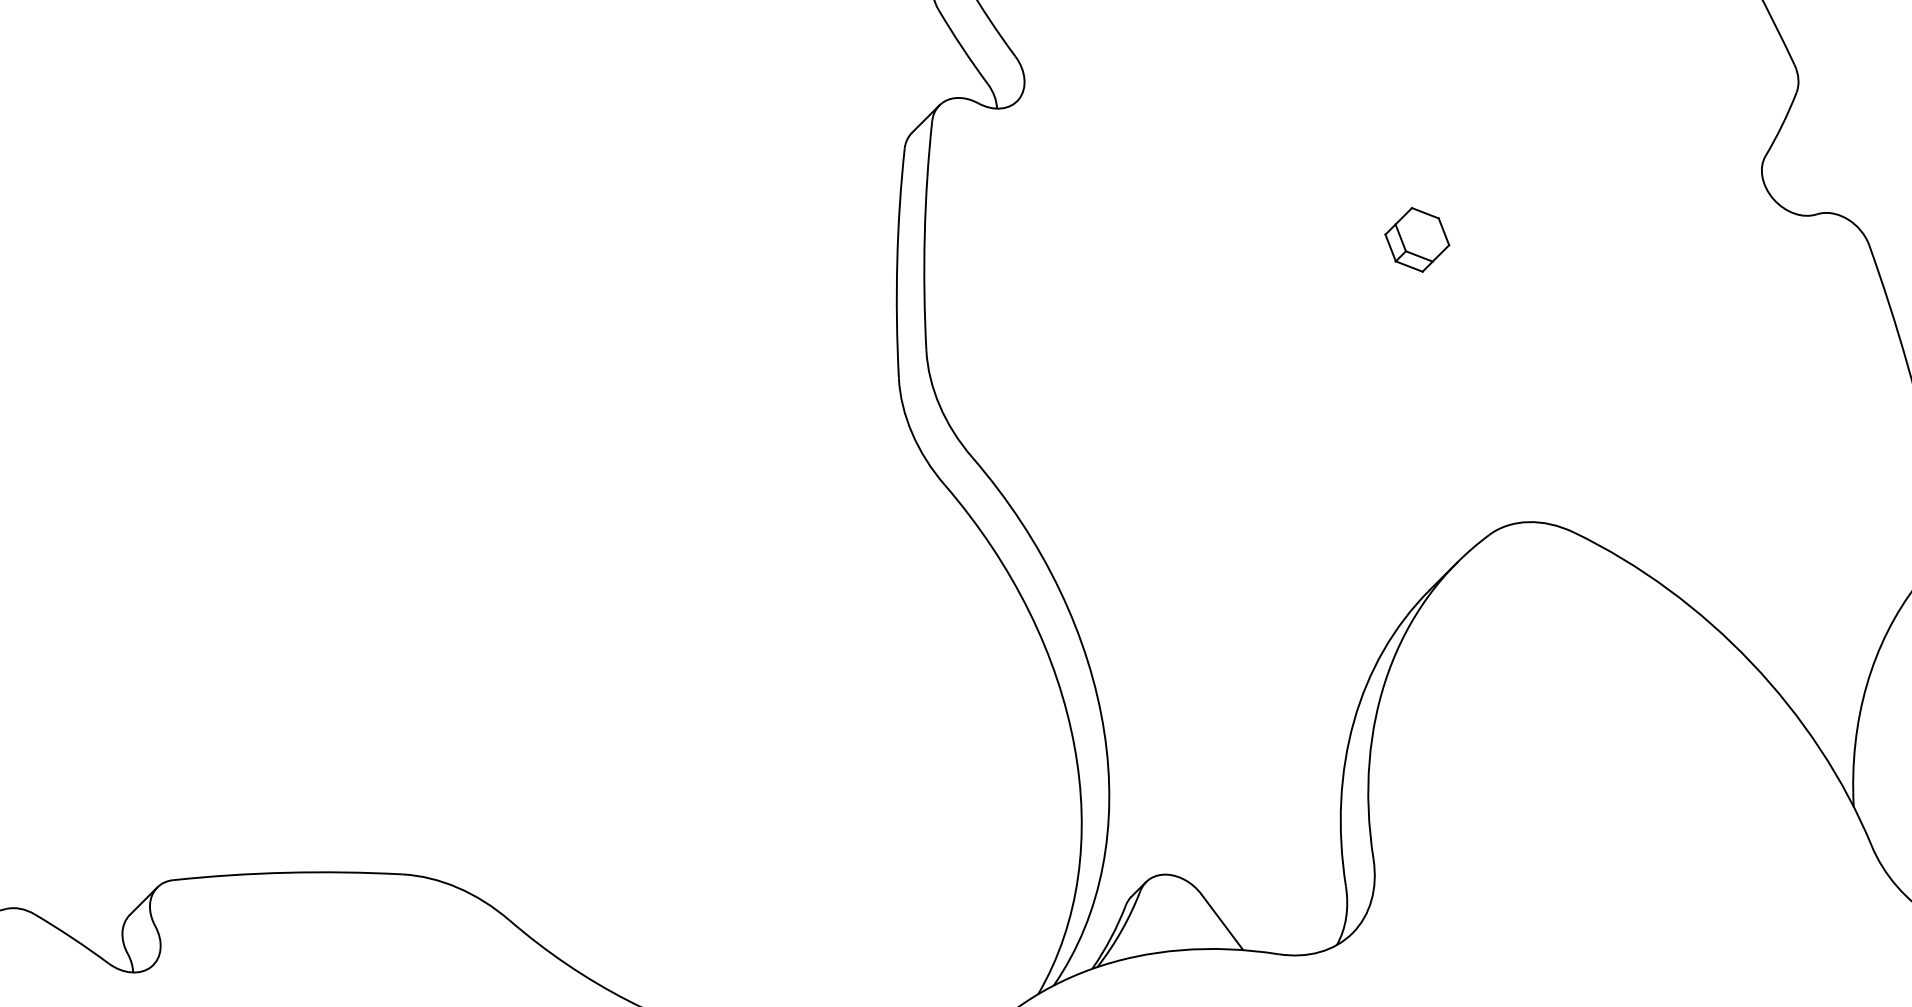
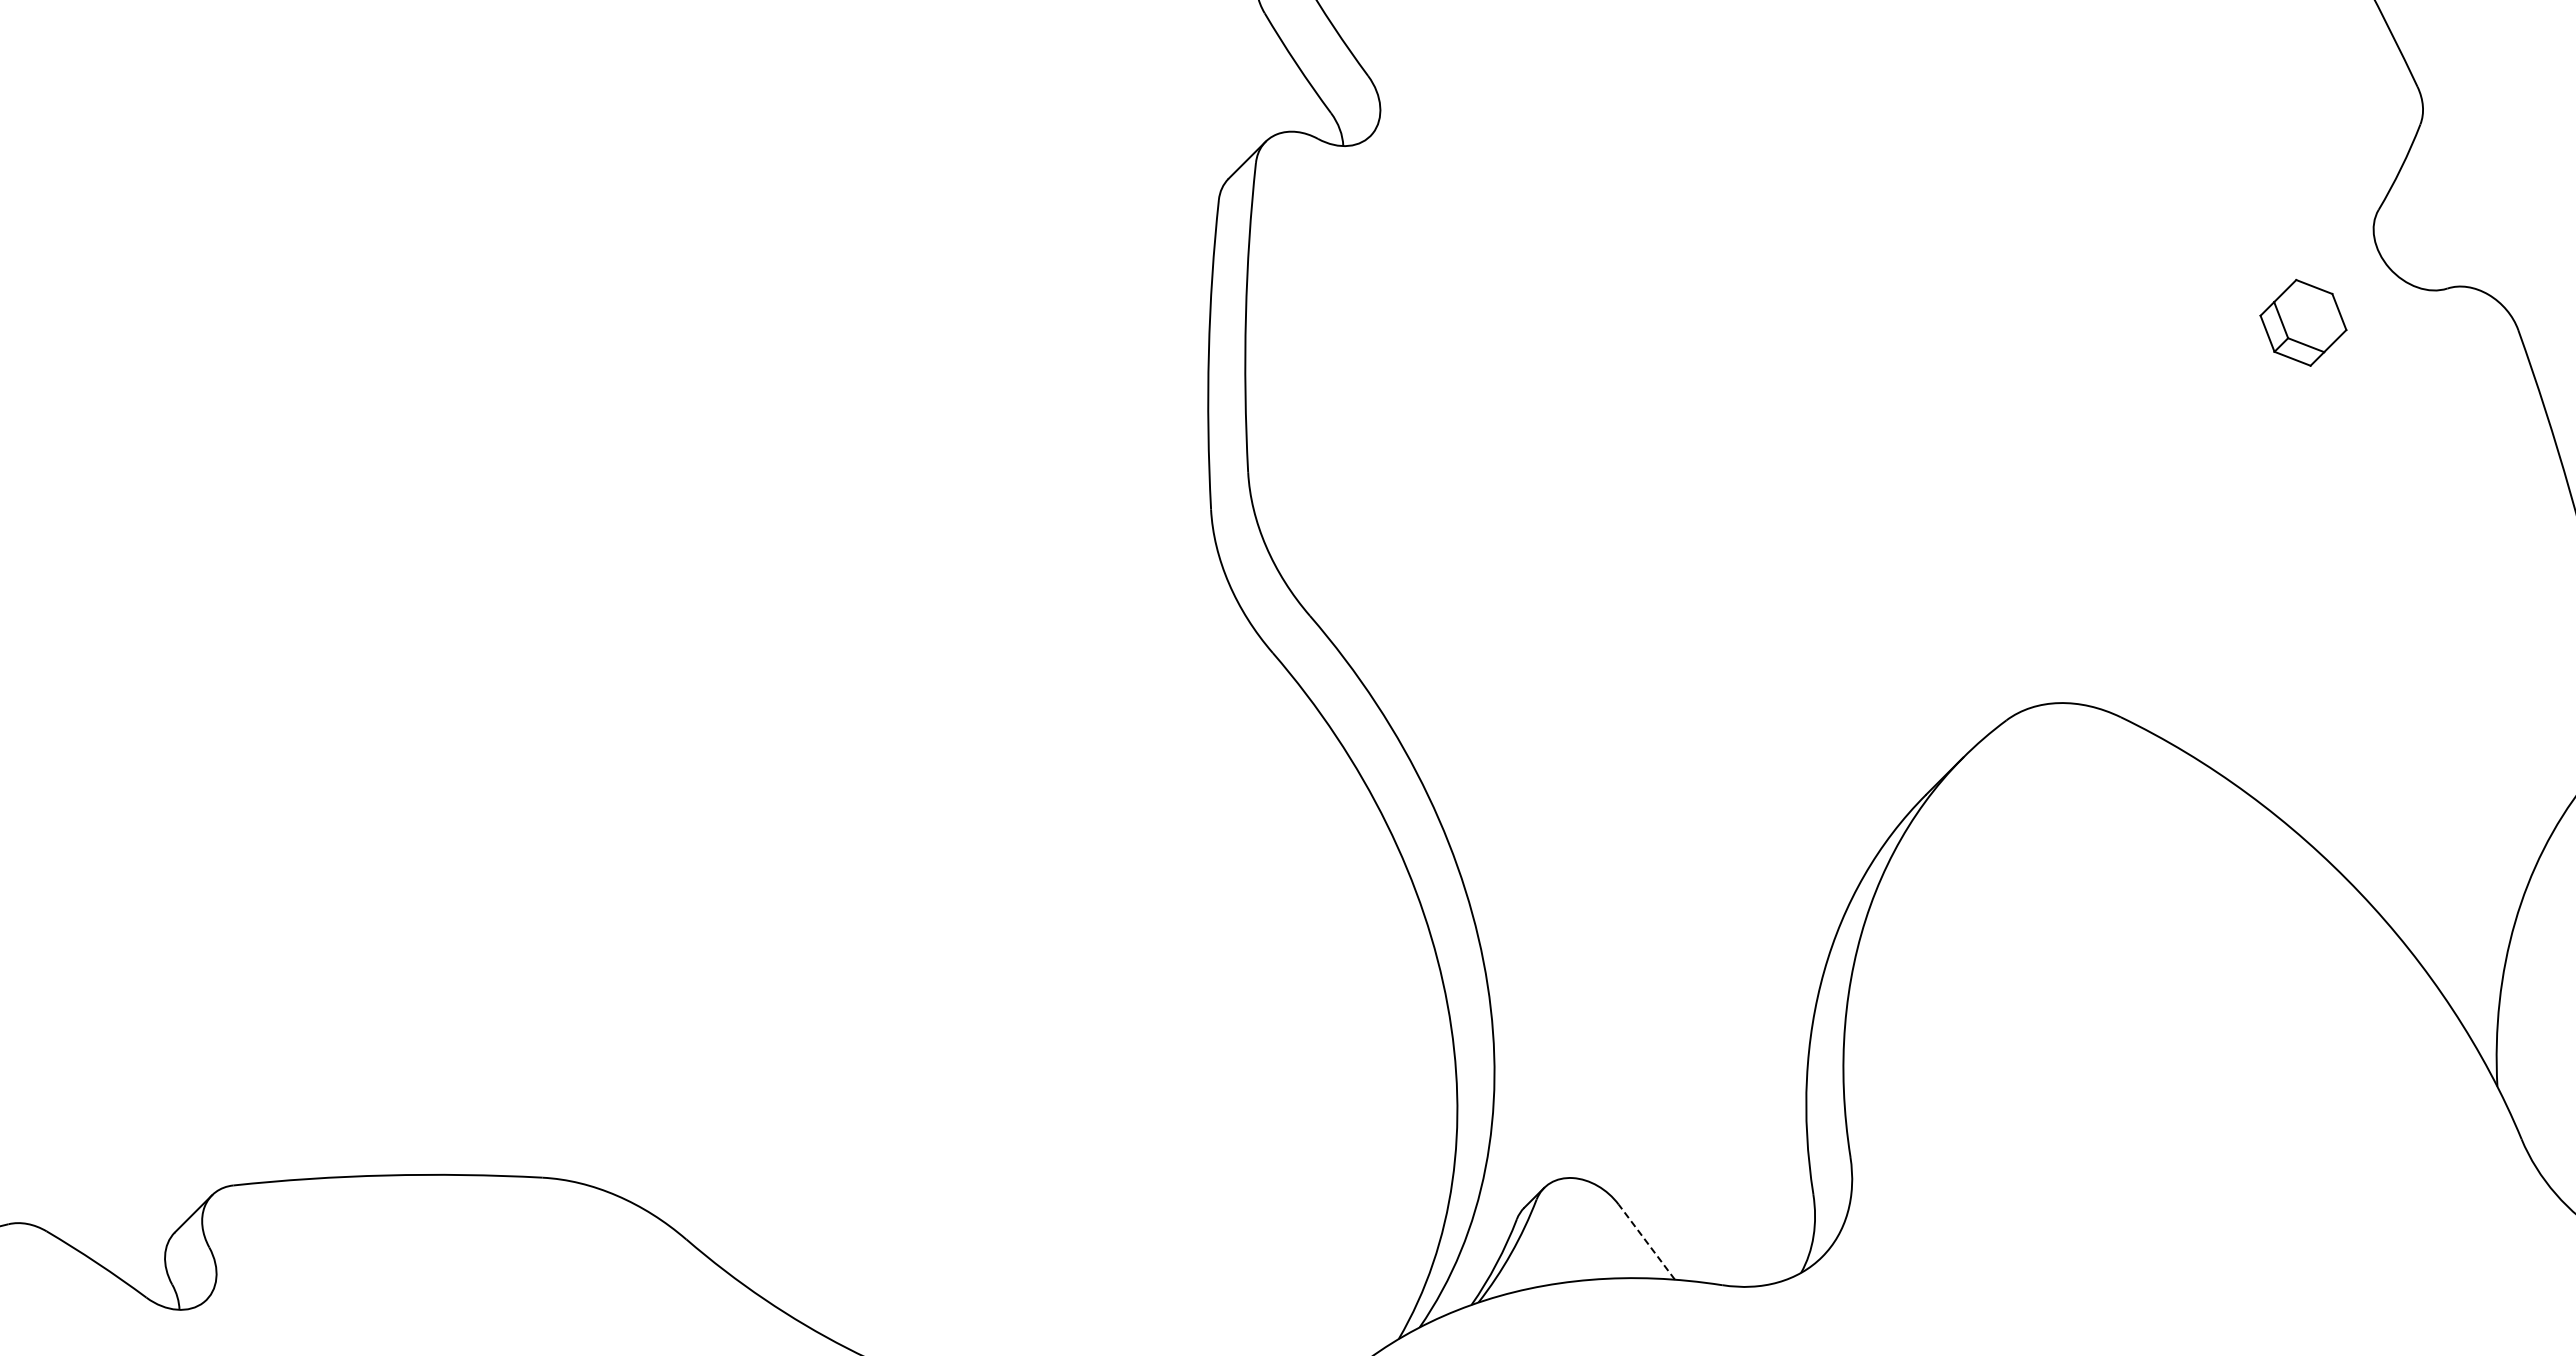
part: (1417, 239) -> (2303, 322), moved
line: (1222, 922) -> (1646, 1242), solid -> dashed

